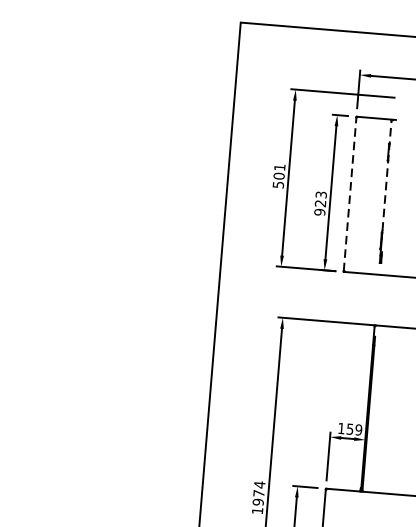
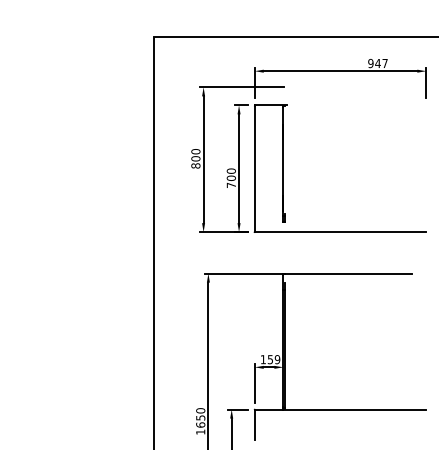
text: (278, 175) -> (195, 158), 501 -> 800
line: (387, 176) -> (283, 151), dashed -> solid
line: (349, 193) -> (254, 168), dashed -> solid
text: (319, 203) -> (230, 178), 923 -> 700
text: (258, 492) -> (200, 417), 1974 -> 1650

